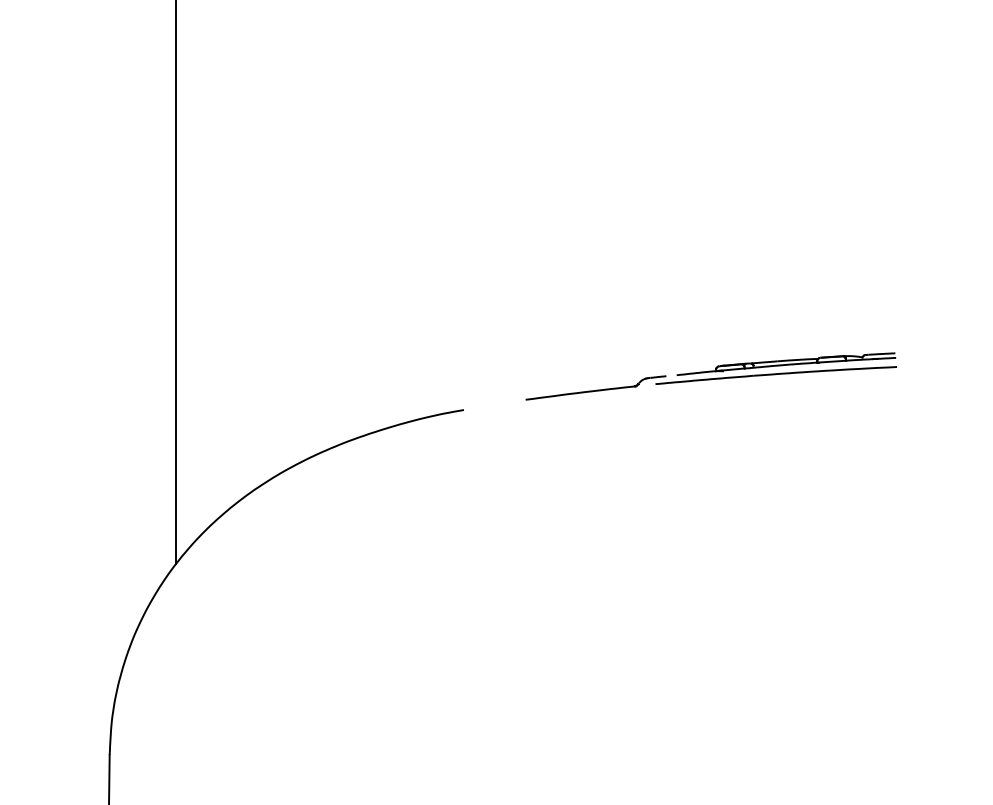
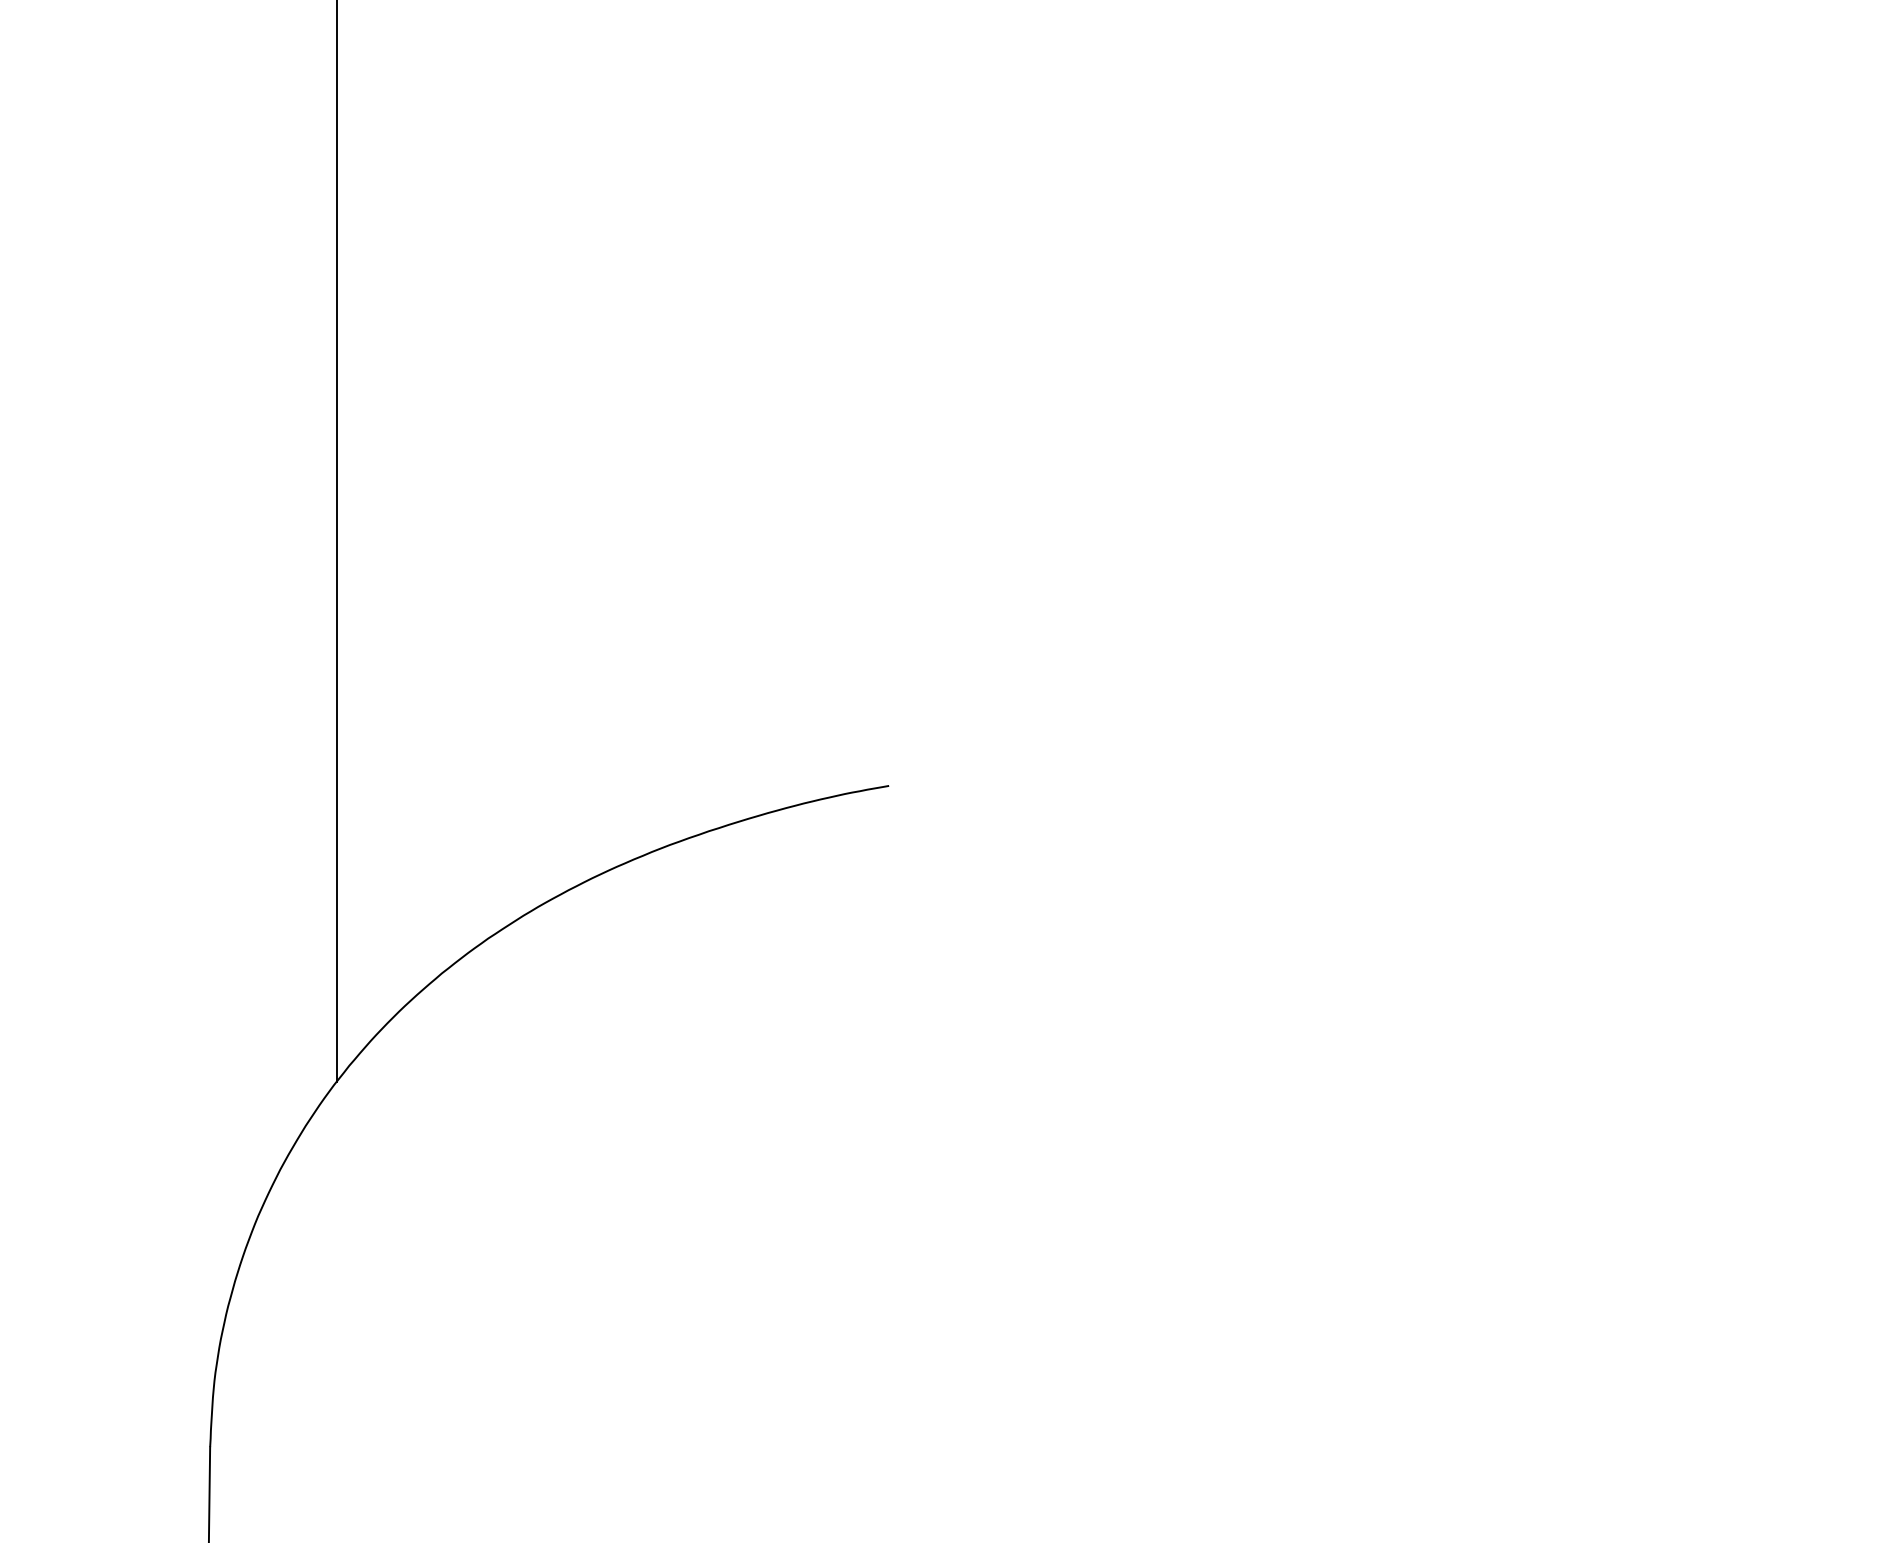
part: (710, 376) -> (1361, 721), removed

